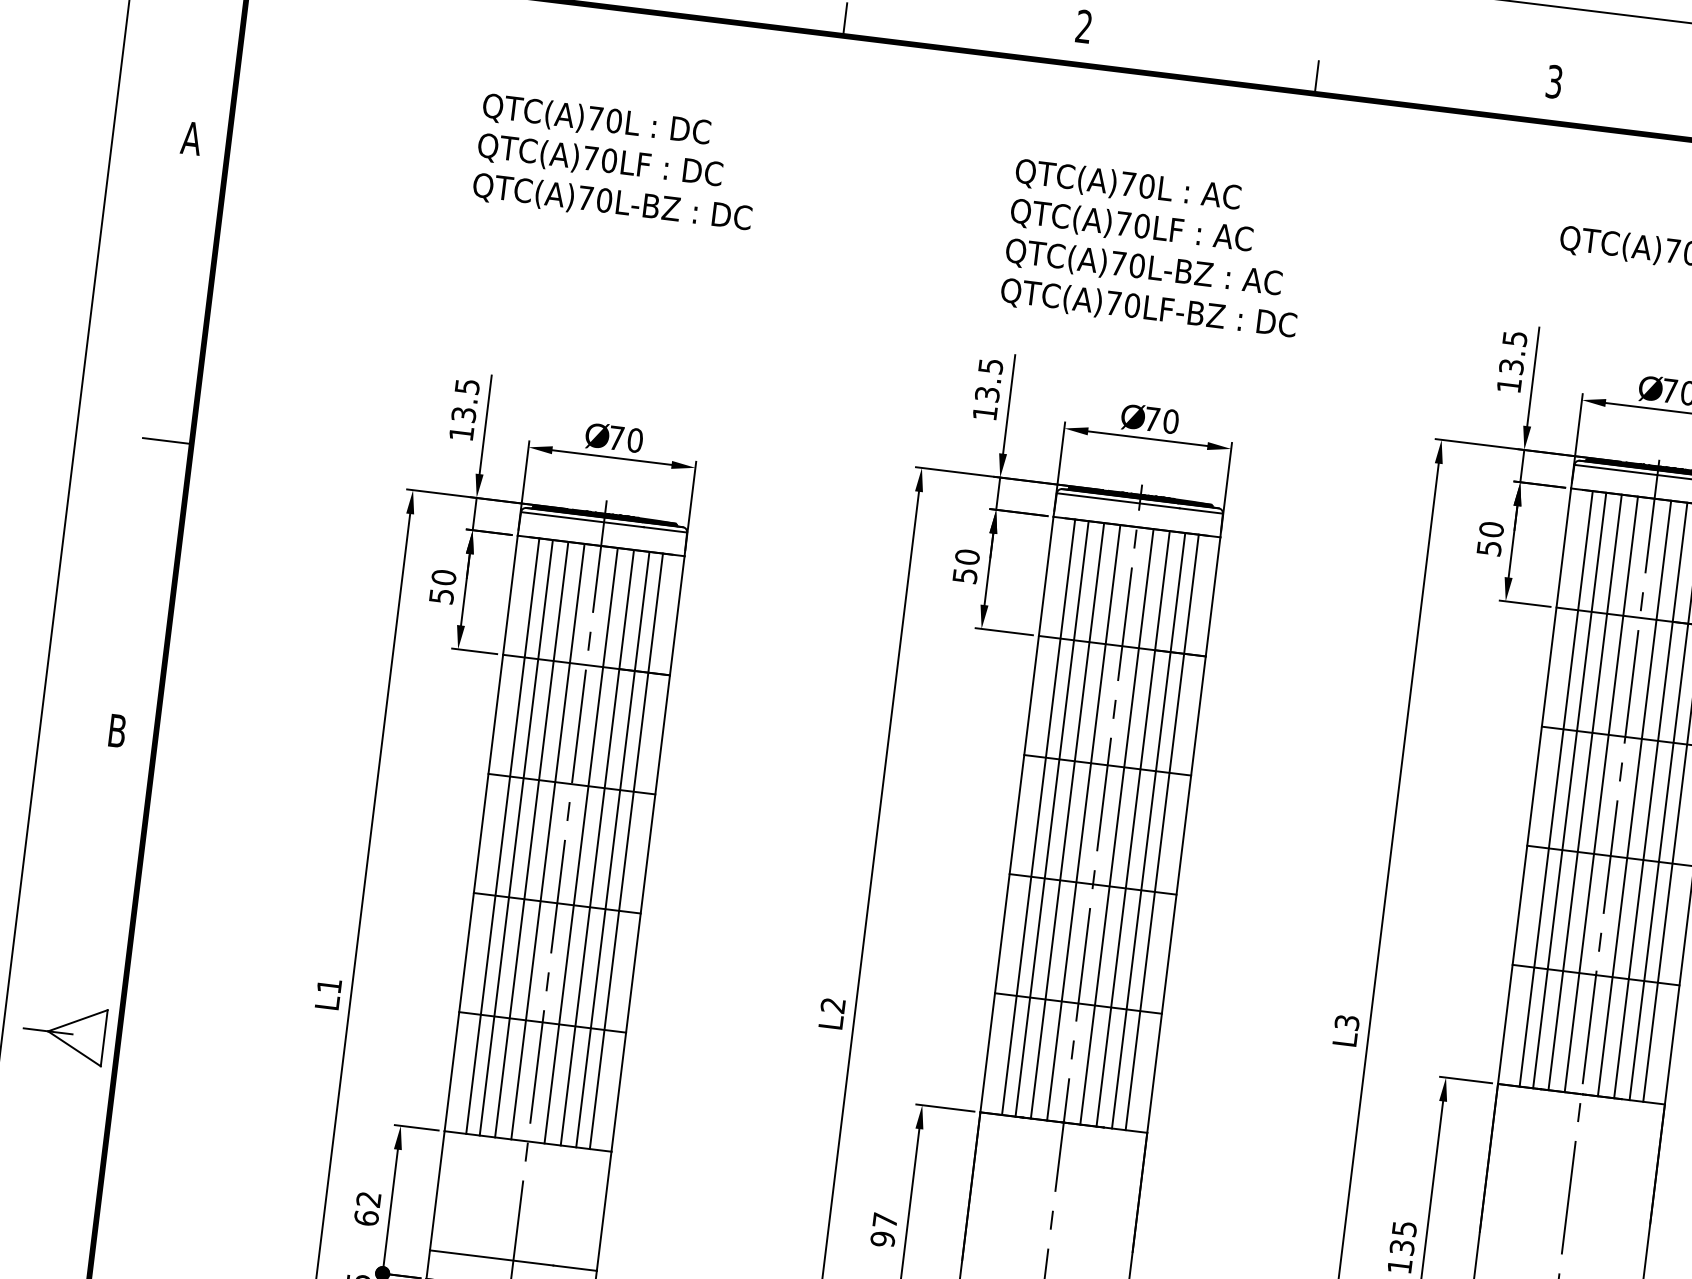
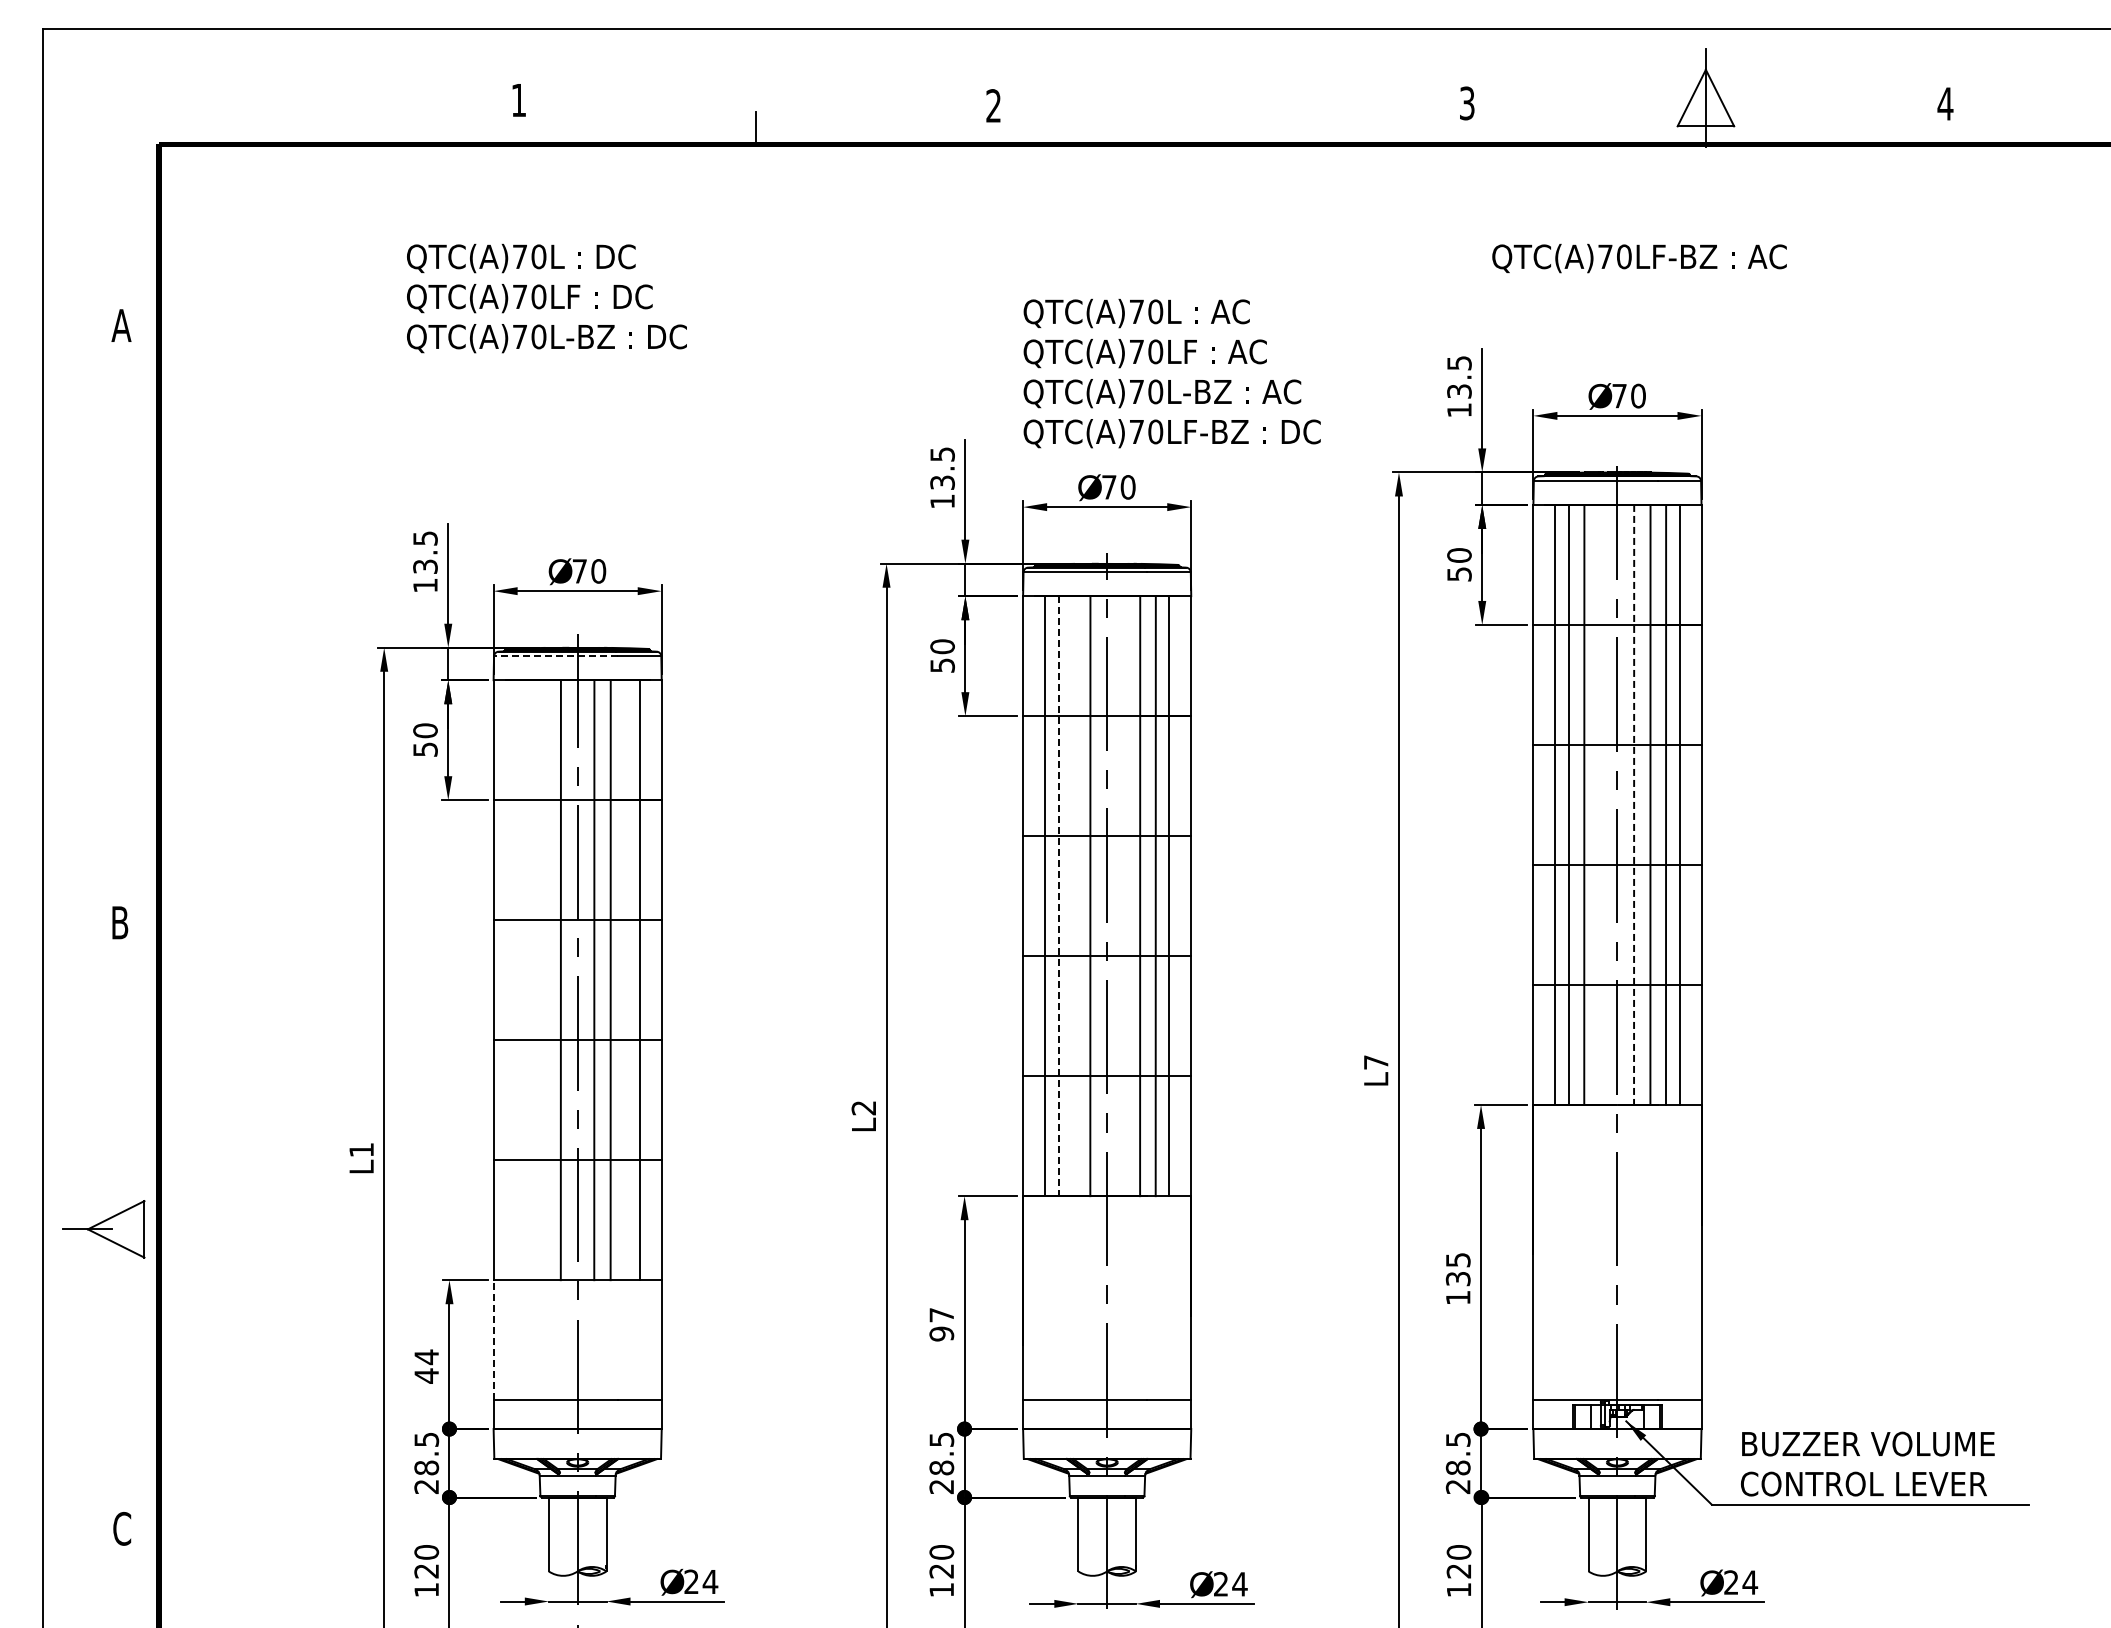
line: (1316, 76) -> (1230, 127), removed
text: (1155, 249) -> (1171, 373), moved
line: (166, 440) -> (133, 628), removed
line: (582, 519) -> (555, 656), solid -> dashed
line: (1601, 793) -> (1600, 804), removed
line: (1634, 798) -> (1634, 804), solid -> dashed
line: (1052, 819) -> (1058, 896), solid -> dashed
line: (1066, 821) -> (1073, 896), removed
line: (1116, 827) -> (1123, 896), removed
line: (502, 836) -> (515, 980), removed
line: (516, 838) -> (529, 980), removed
line: (531, 839) -> (544, 980), removed
line: (613, 849) -> (626, 980), removed
text: (1346, 1022) -> (1375, 1062), L3 -> L7
line: (437, 1190) -> (493, 1339), solid -> dashed
text: (367, 1208) -> (426, 1366), 62 -> 44

